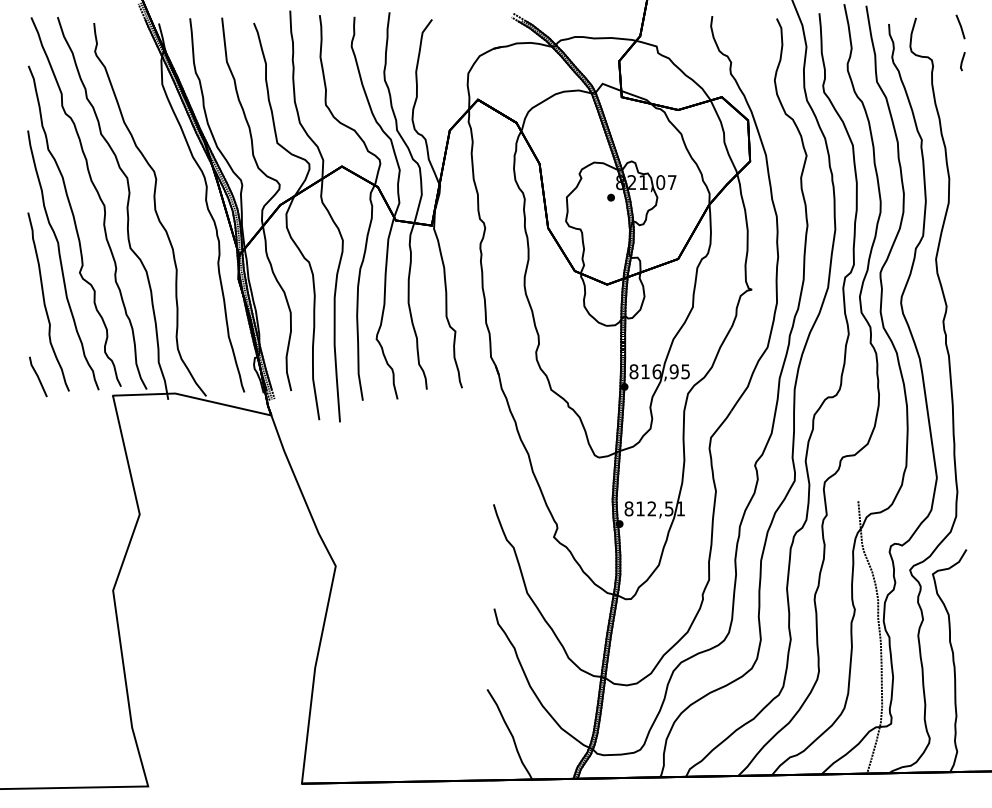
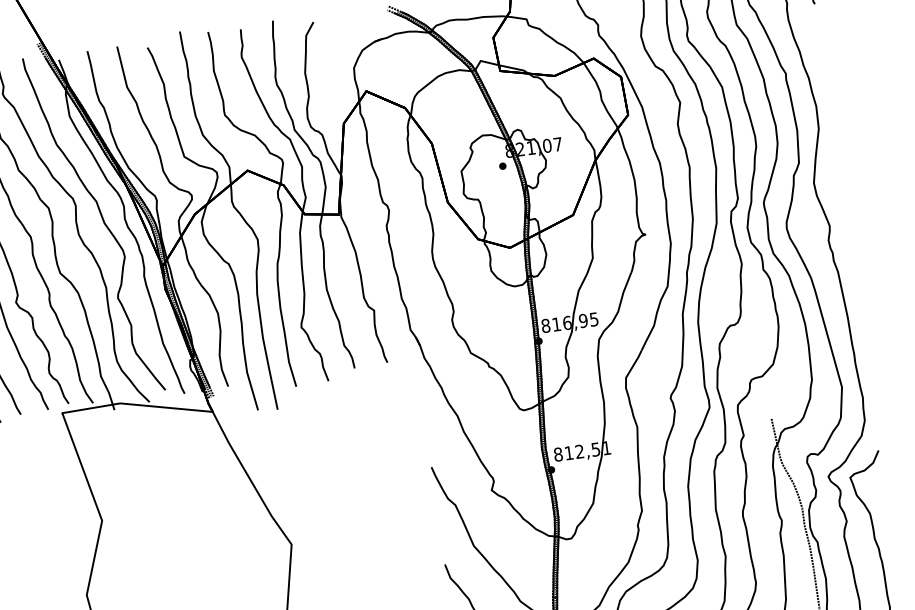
part: (182, 200) -> (102, 222), added

